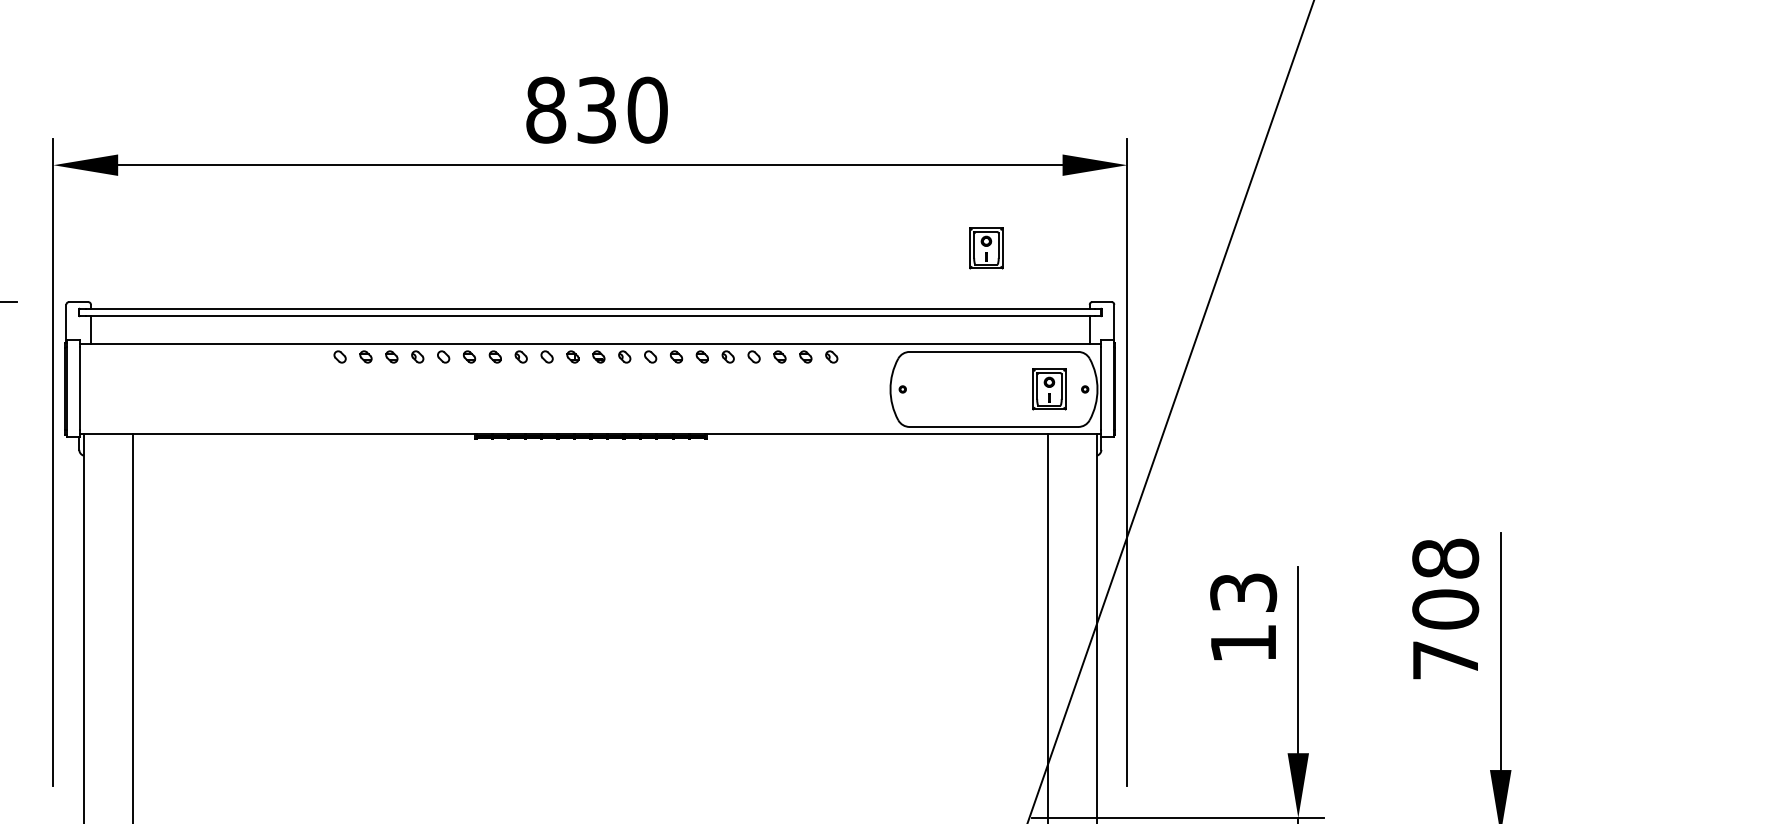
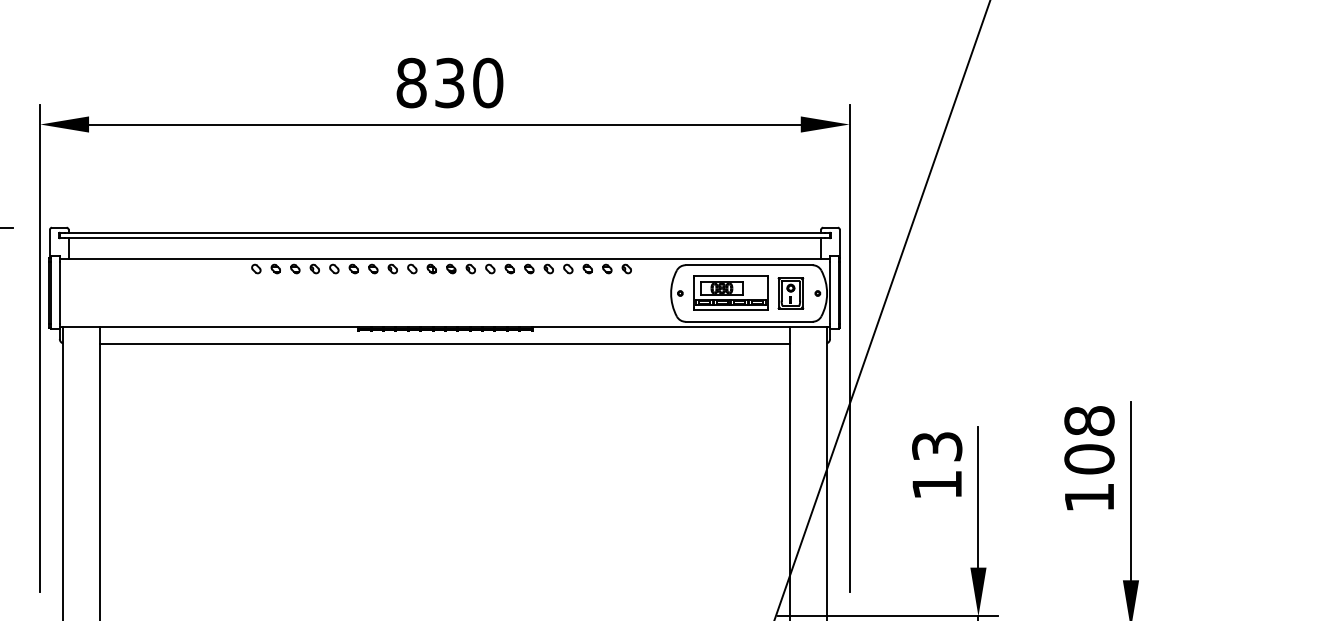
part: (986, 248) -> (743, 187), removed
part: (969, 388) -> (730, 292), added
line: (590, 456) -> (445, 344), added
text: (1445, 660) -> (1089, 497), 708 -> 108

